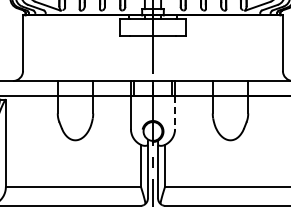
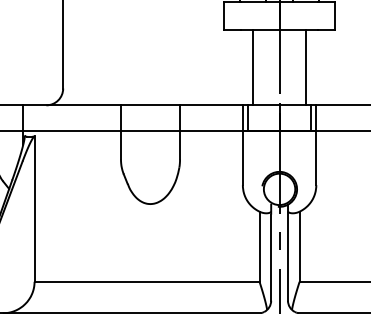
line: (137, 58) -> (253, 67), added
line: (168, 58) -> (305, 67), added
line: (175, 113) -> (317, 159), dashed -> solid

